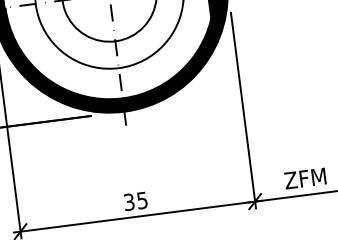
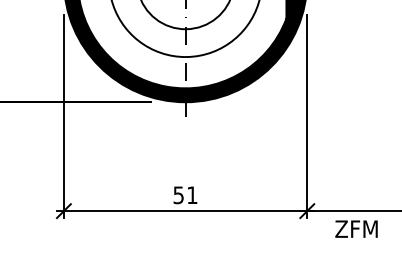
text: (305, 177) -> (356, 228), moved
text: (135, 201) -> (185, 195), 35 -> 51

